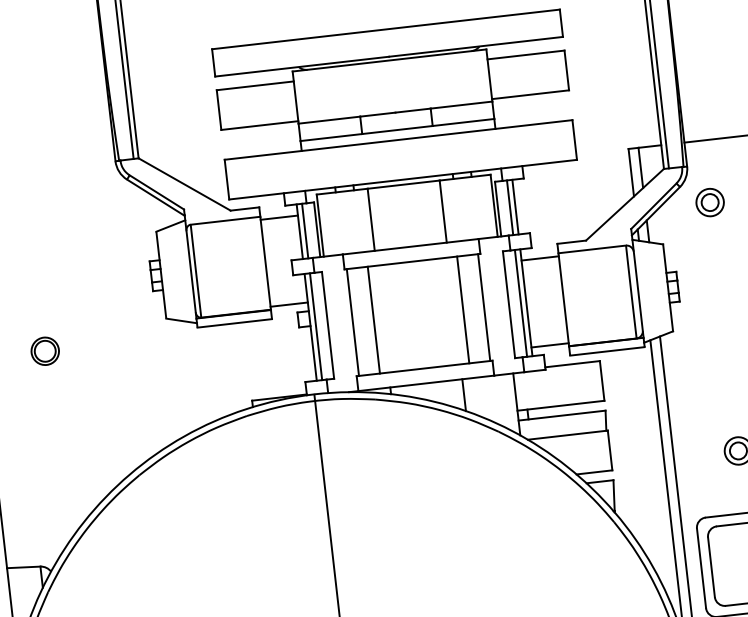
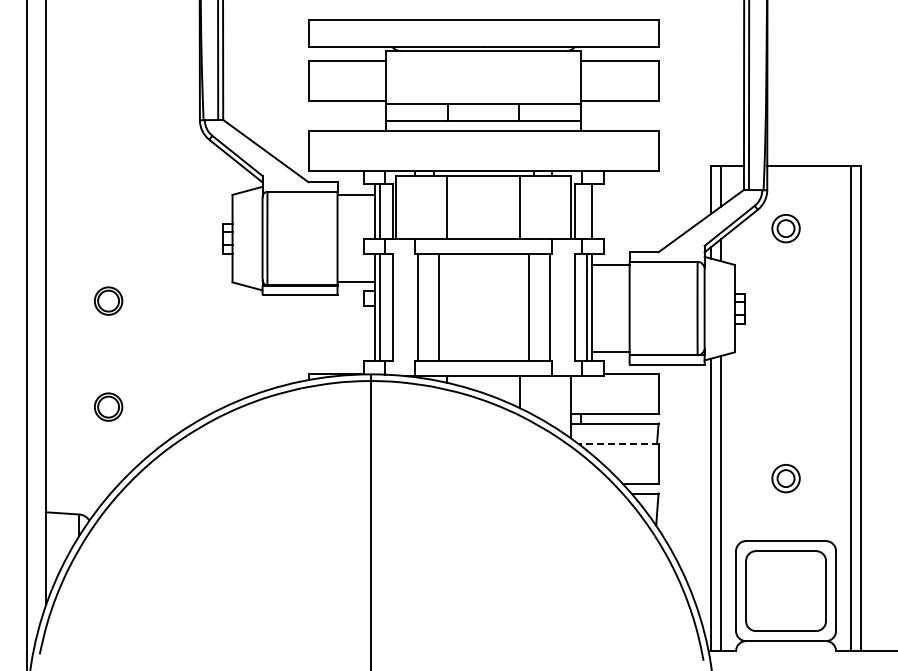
line: (509, 207) -> (586, 210), removed
line: (567, 435) -> (617, 443), solid -> dashed
part: (57, 456) -> (108, 406), added

